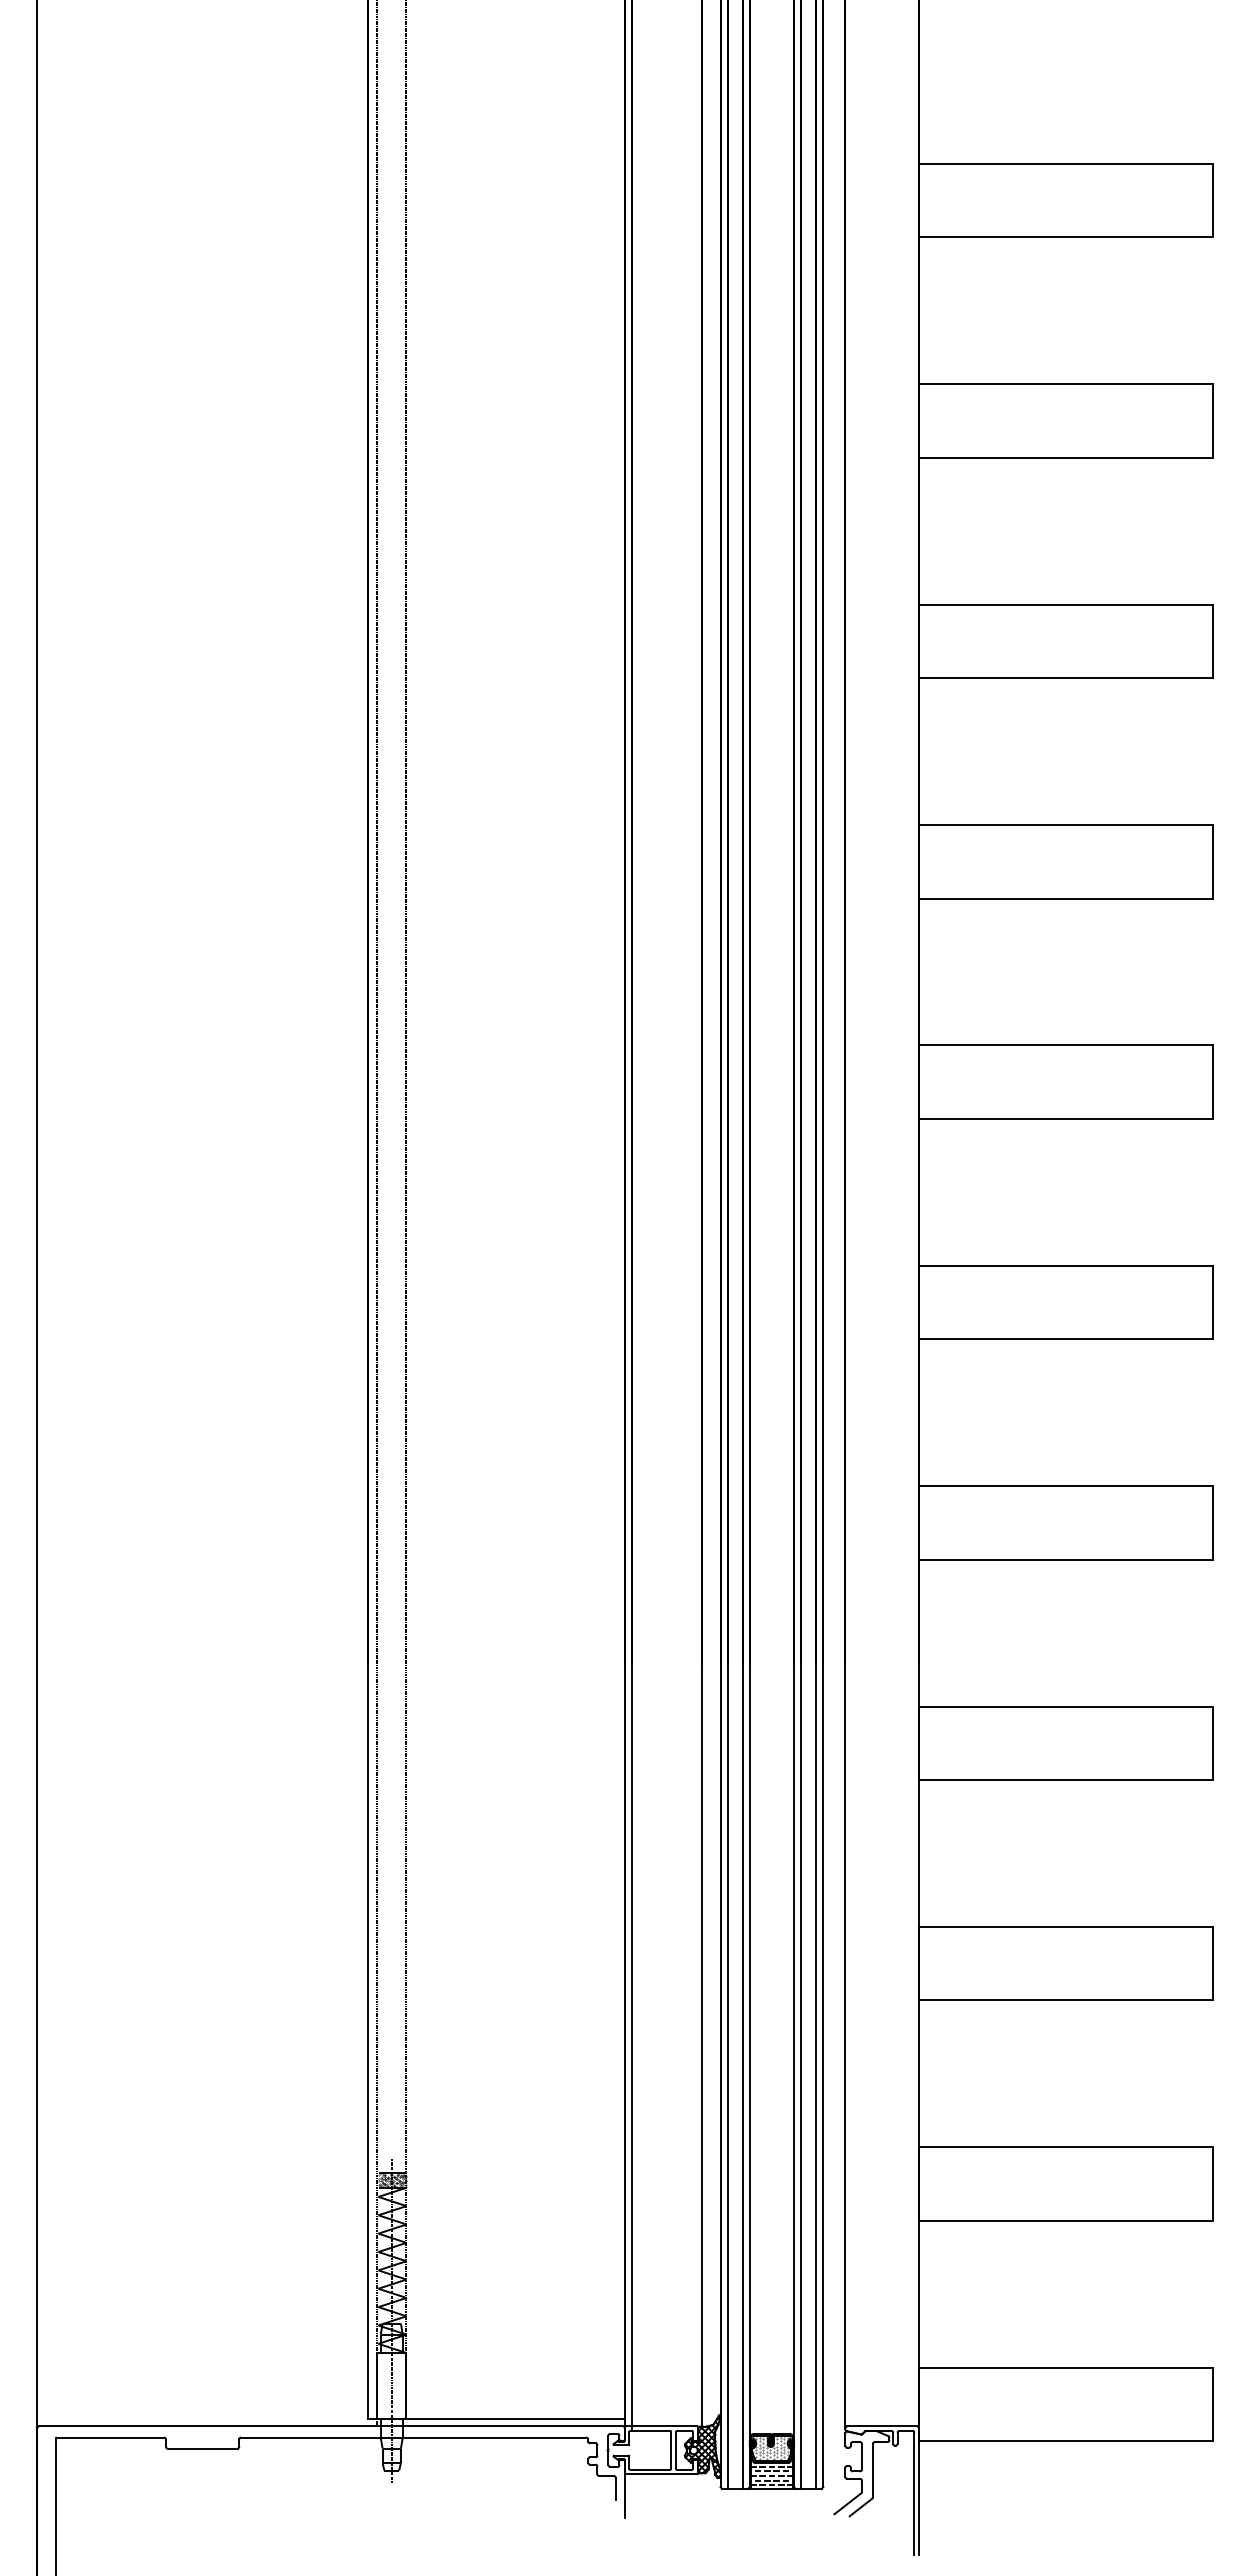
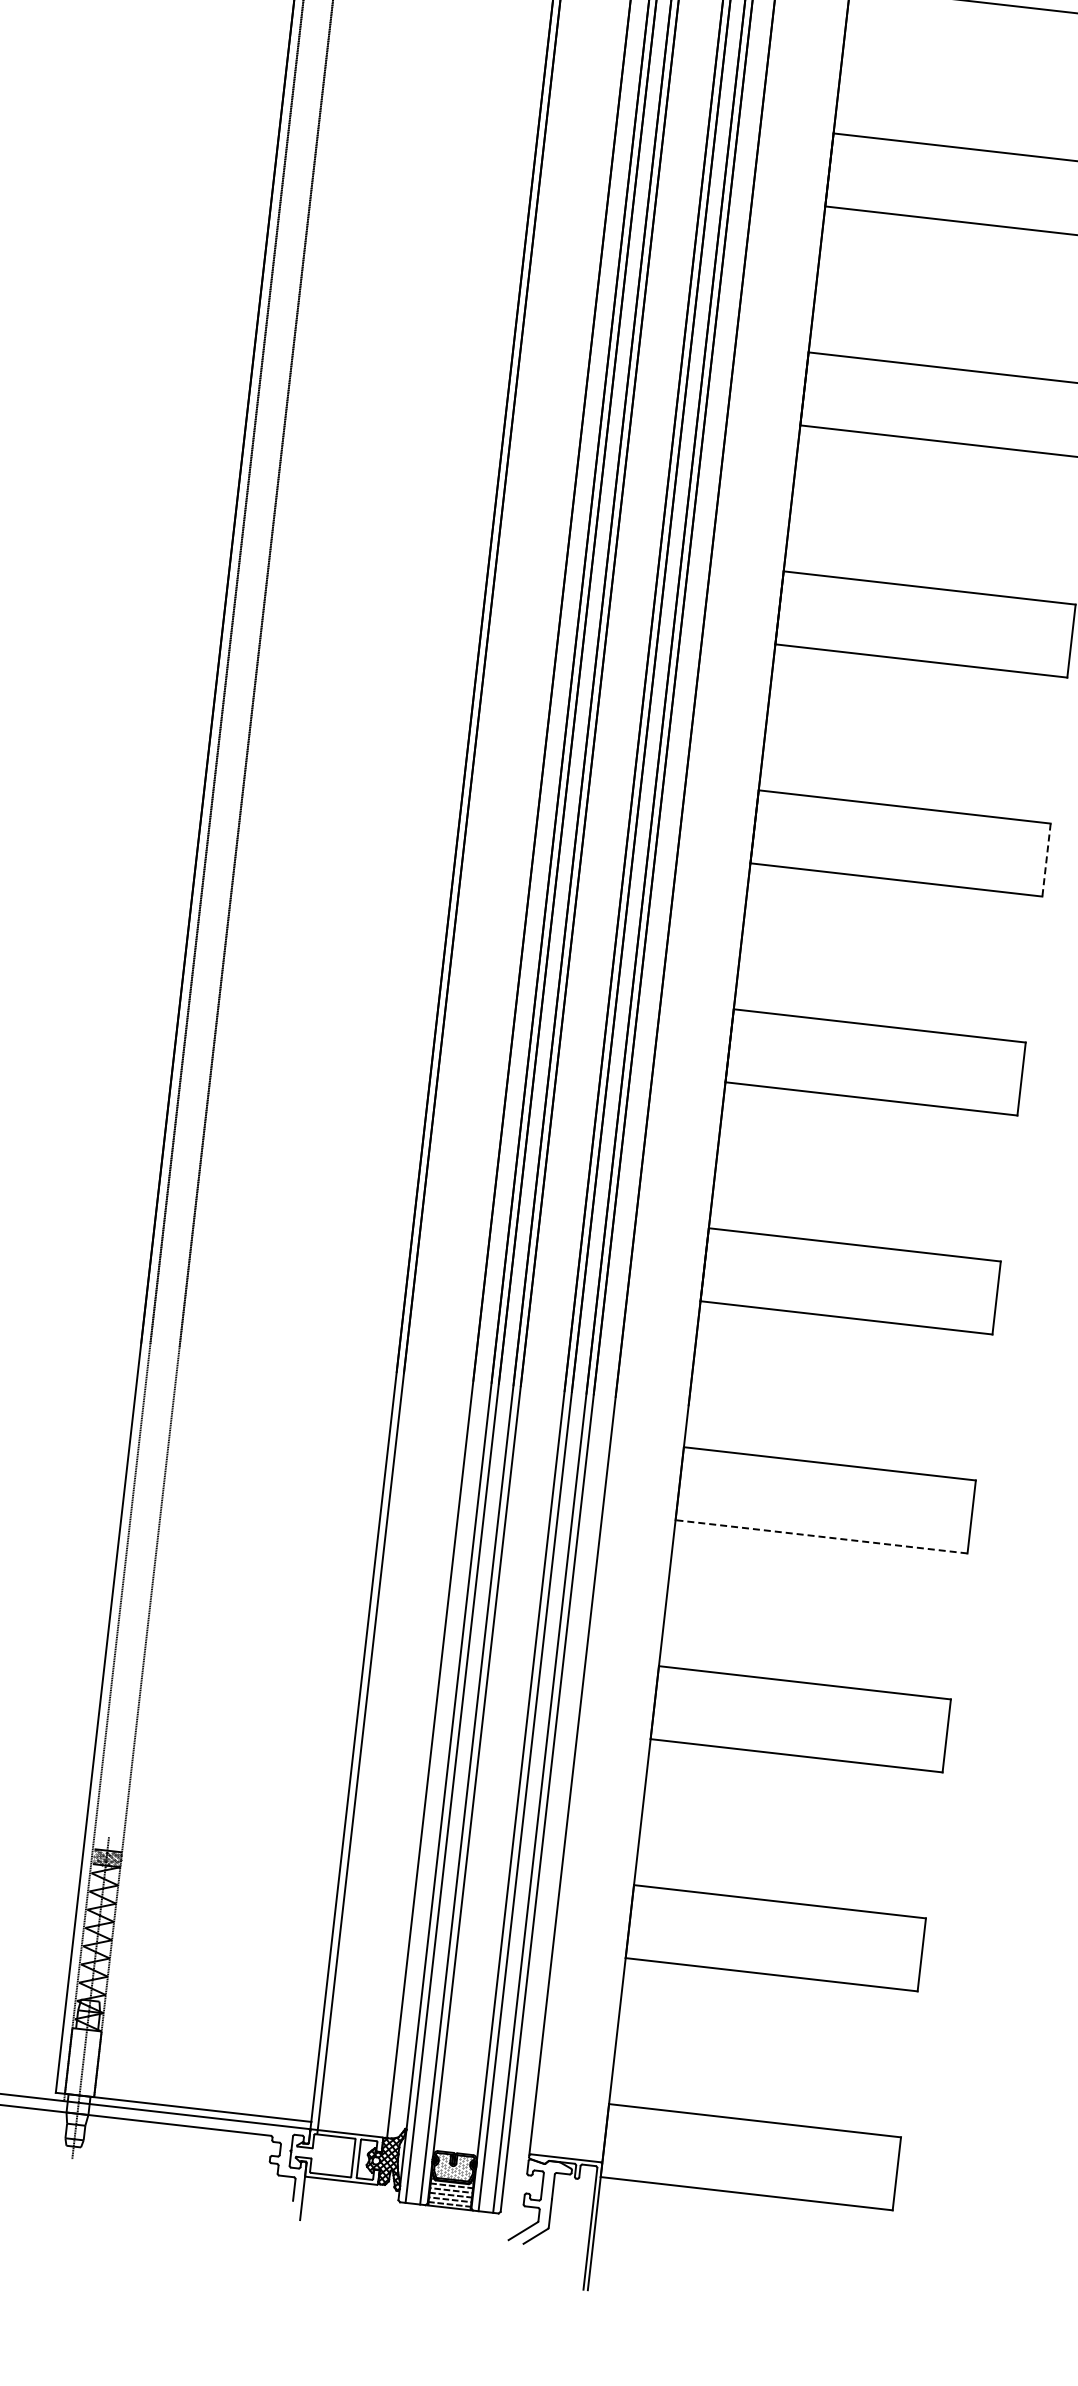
line: (1212, 1082) -> (1046, 860), solid -> dashed
line: (1065, 1780) -> (821, 1537), solid -> dashed

